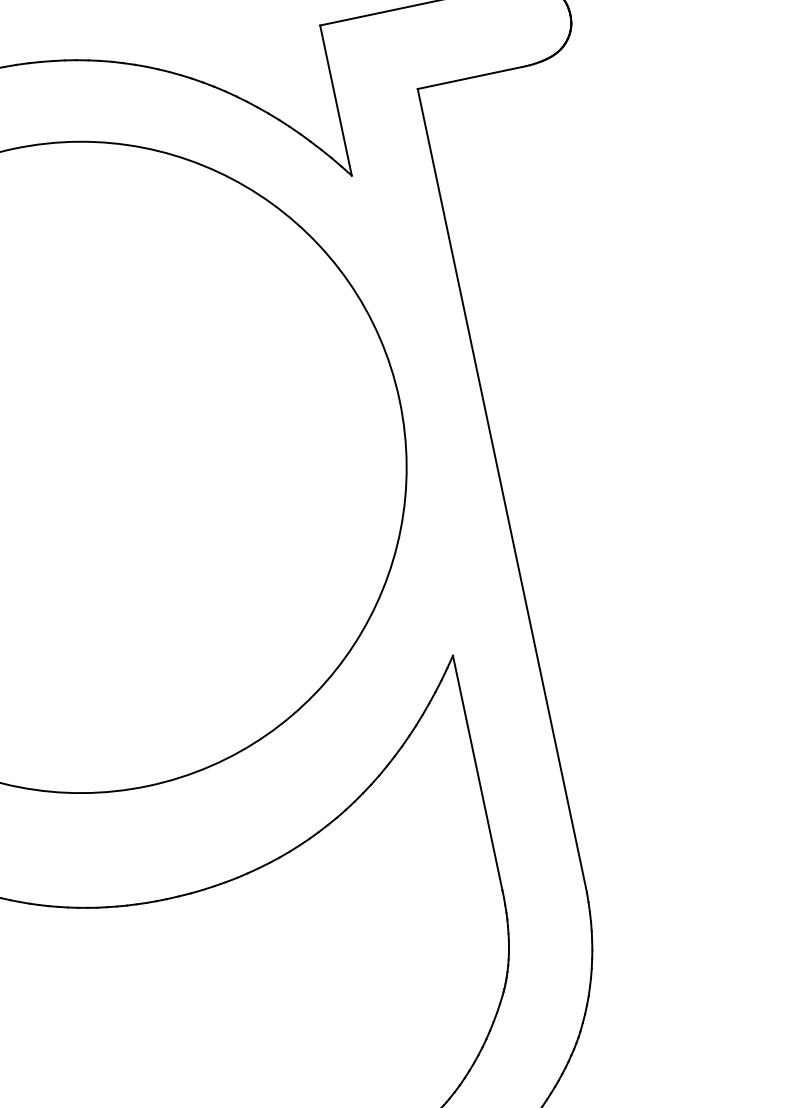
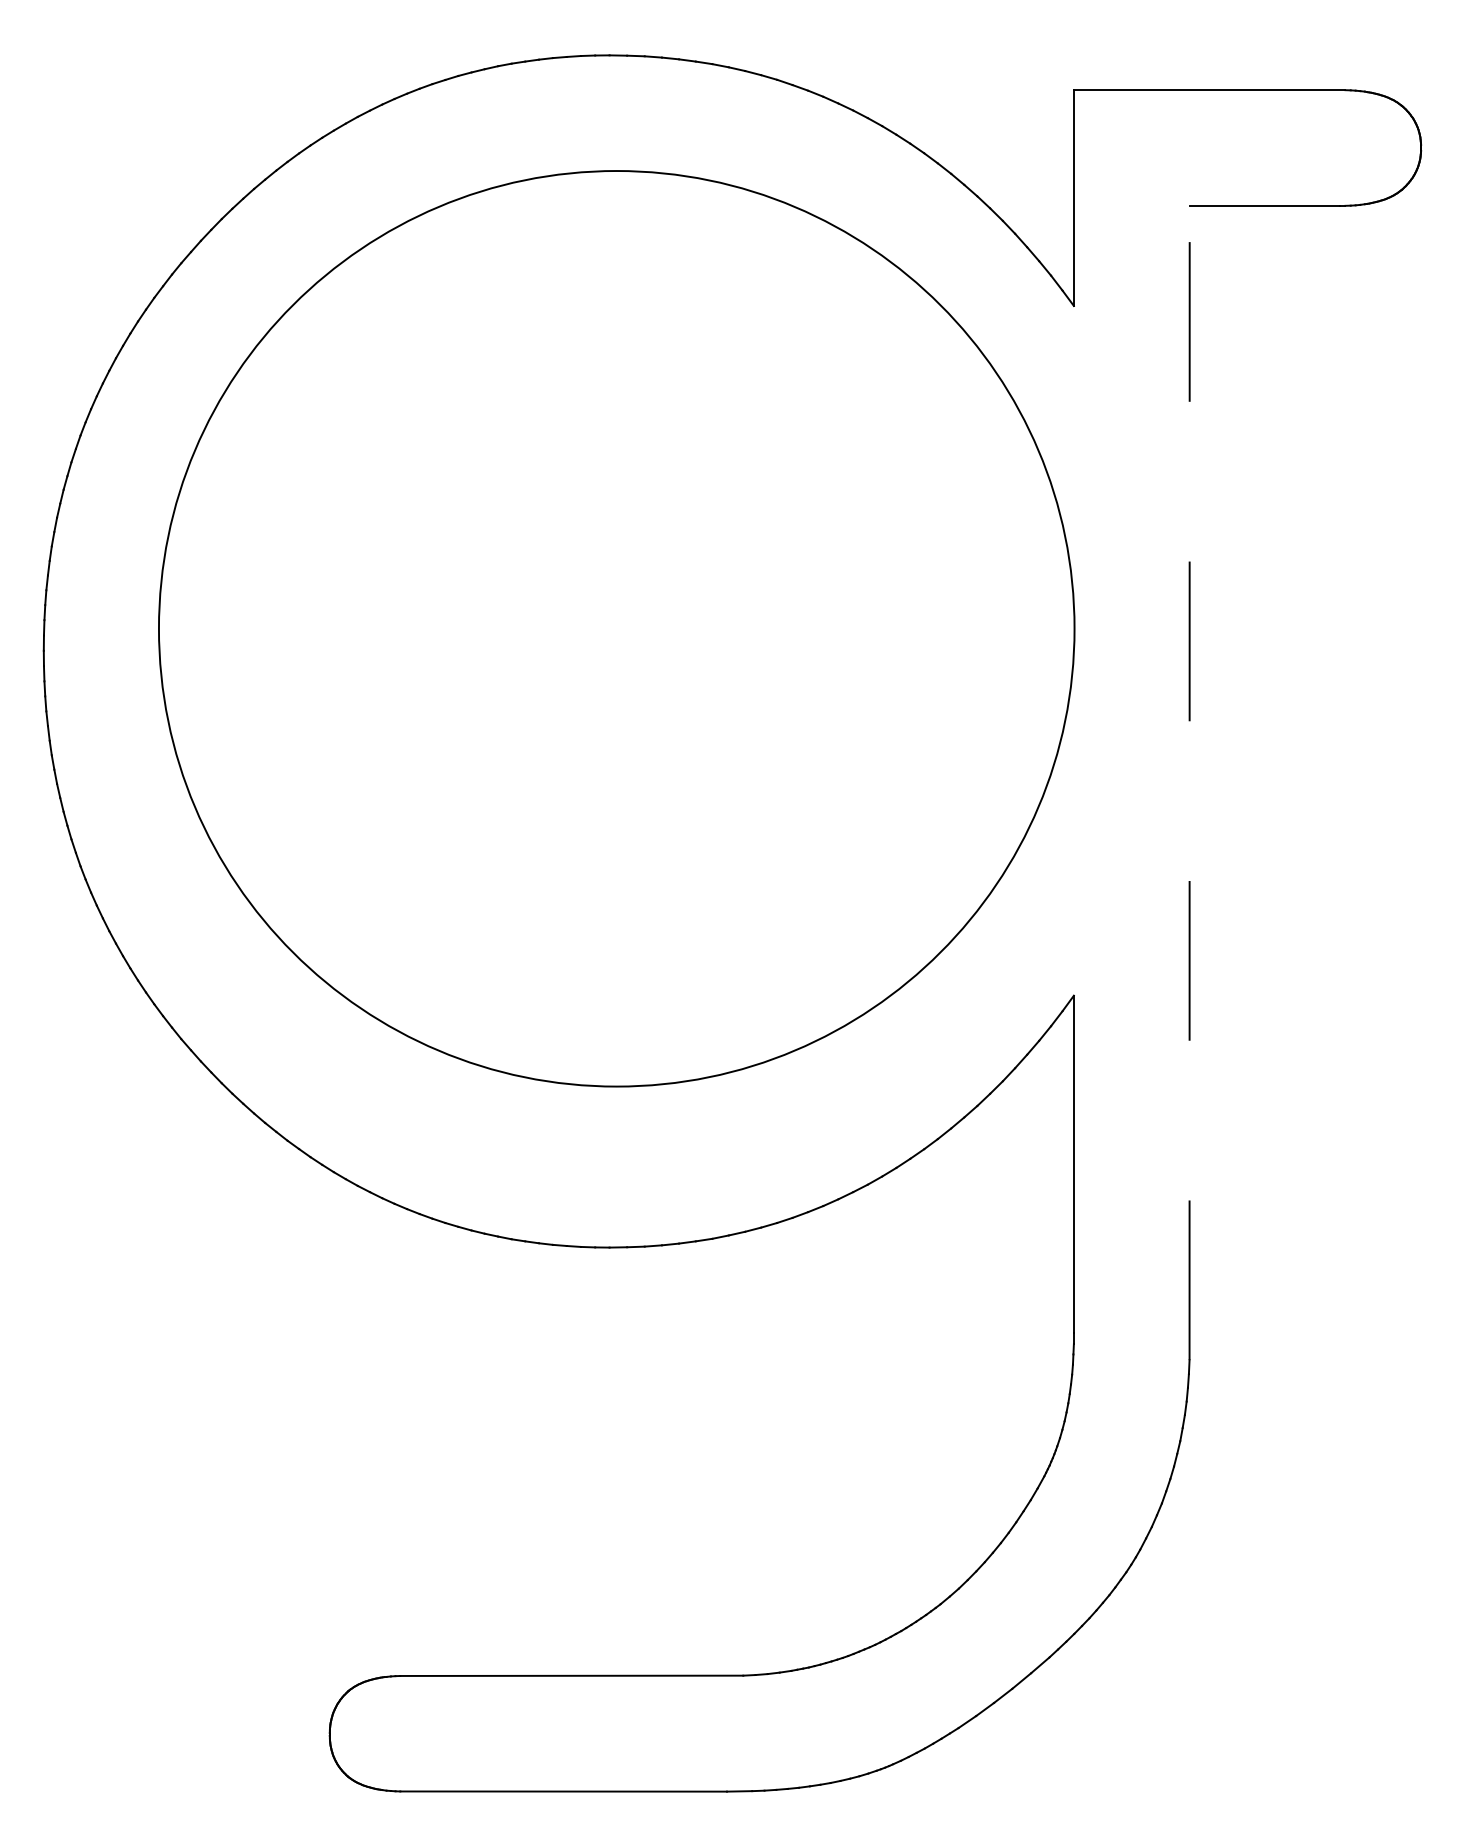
line: (502, 490) -> (1189, 782), solid -> dashed

